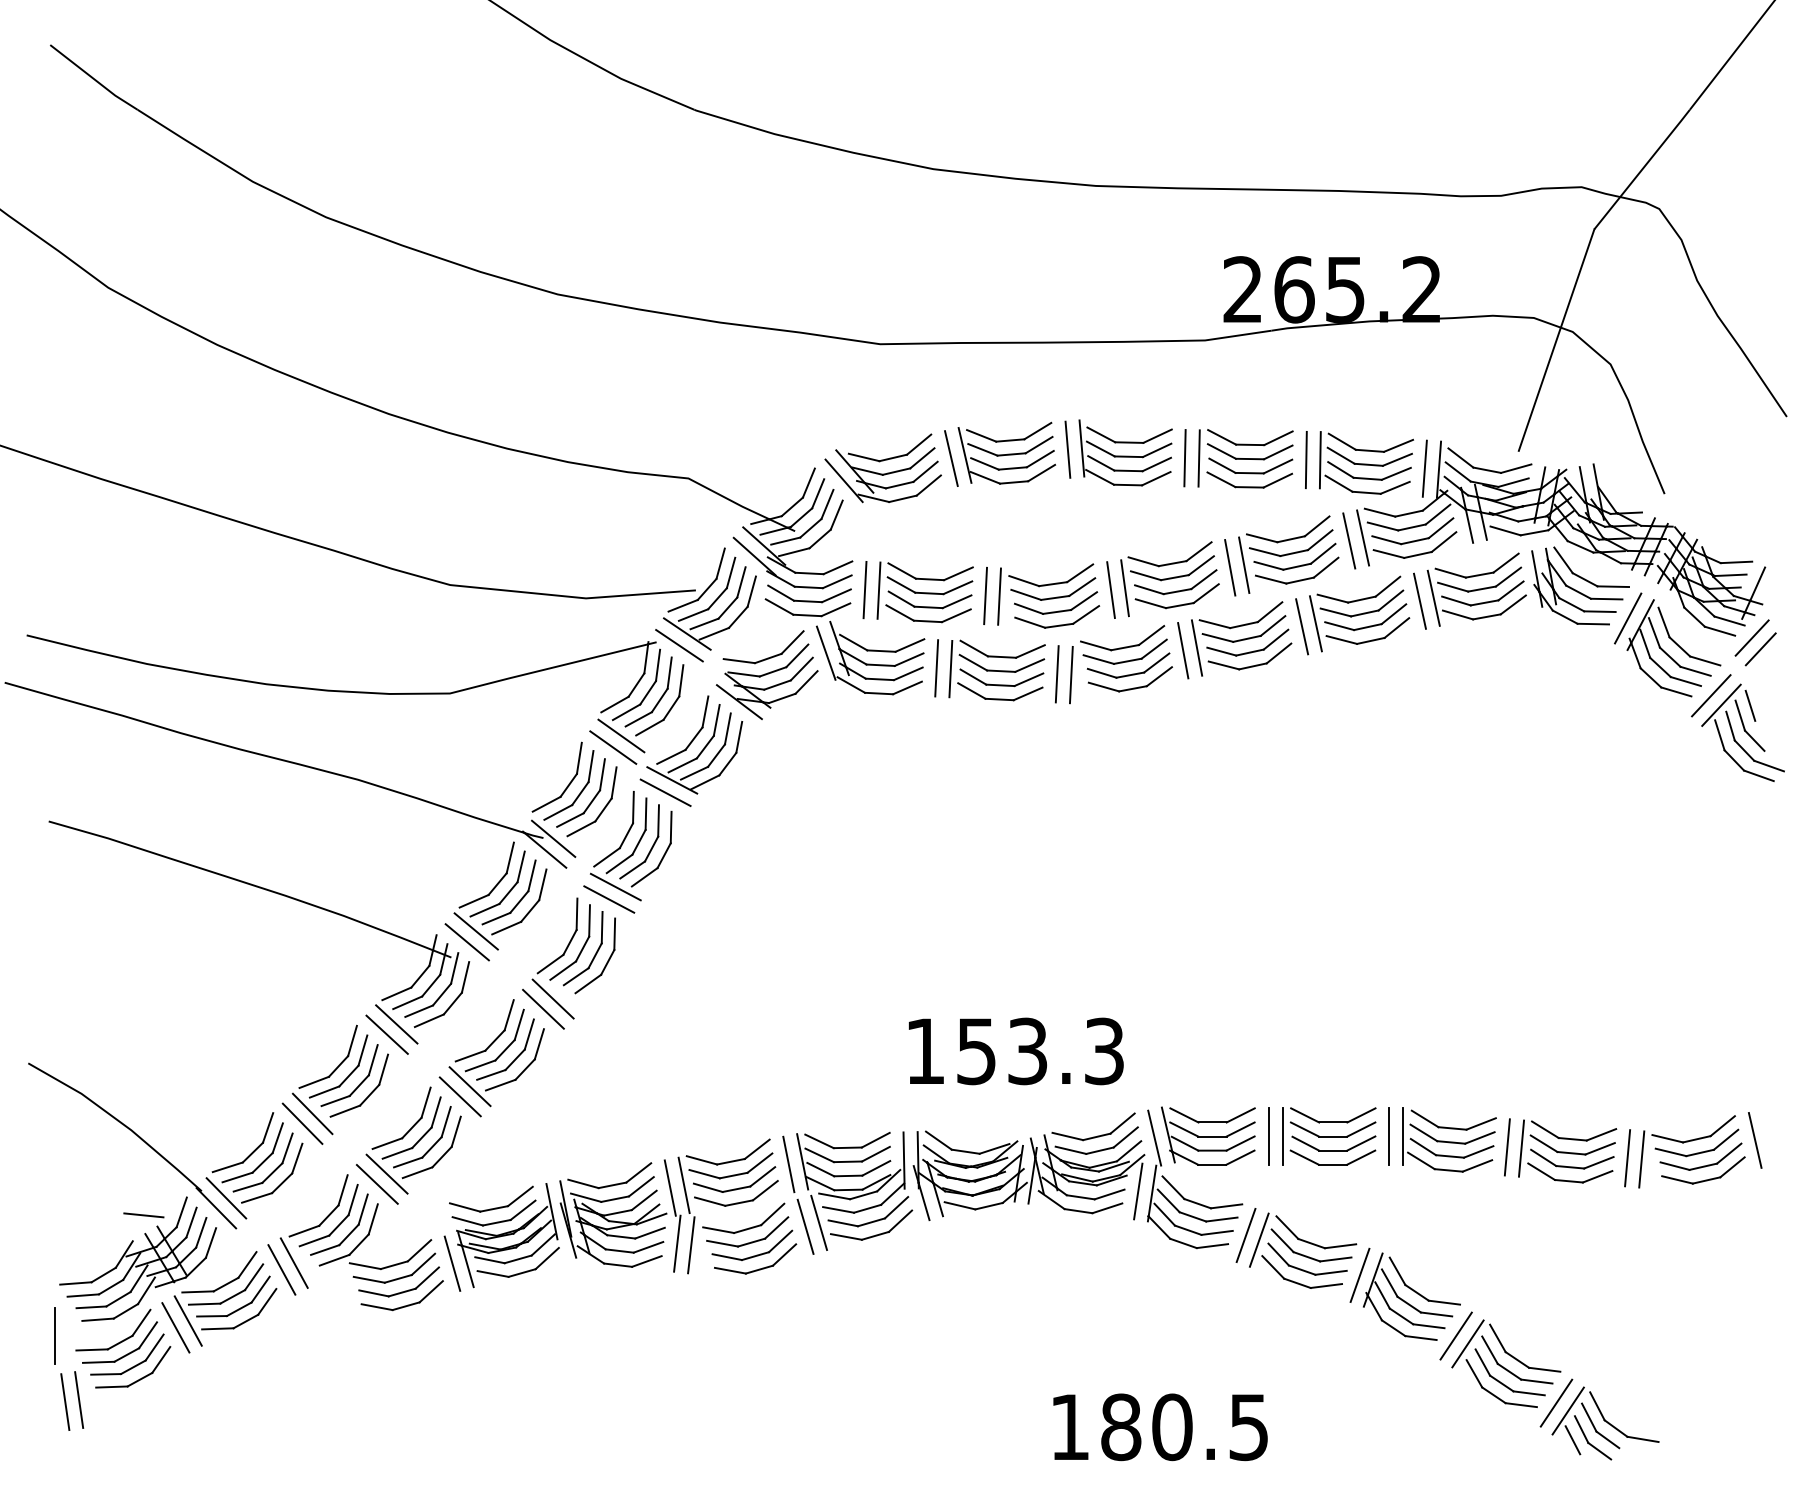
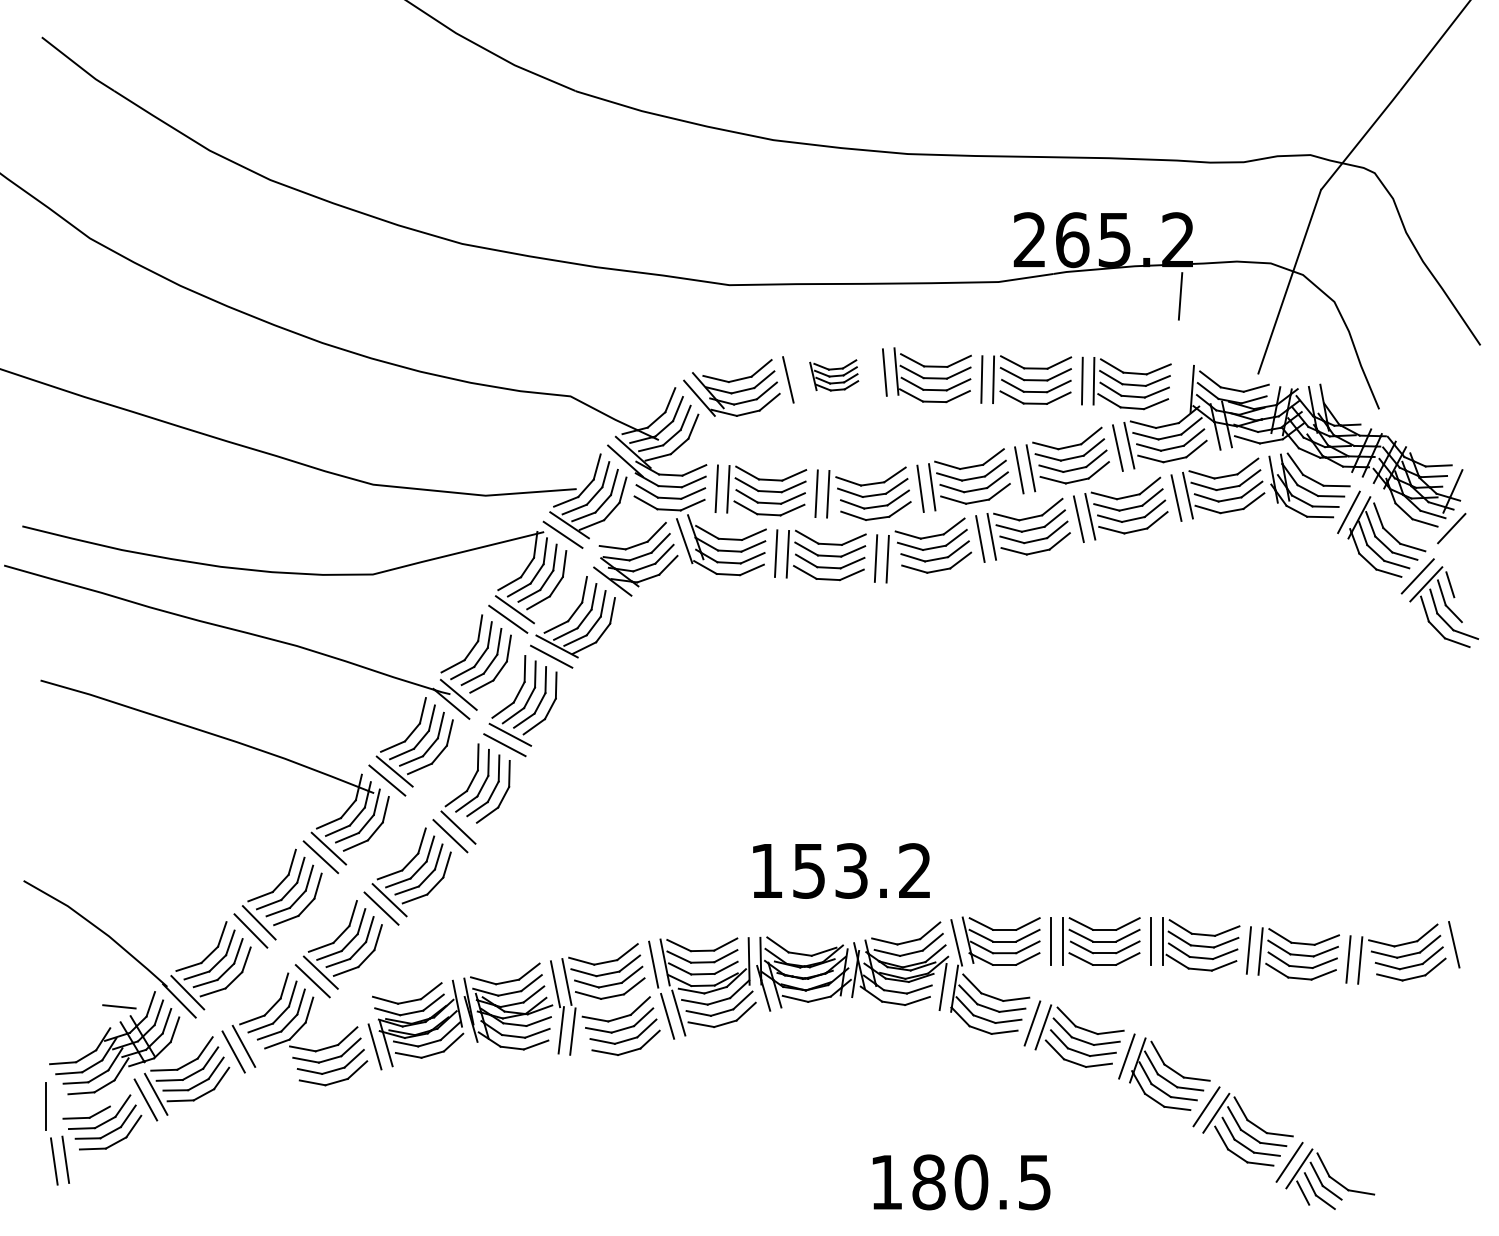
part: (1006, 452) -> (833, 374), size x0.6
line: (1424, 468) -> (1180, 296), moved
line: (1760, 649) -> (1458, 538), removed
text: (1104, 1051) -> (915, 871), 153.3 -> 153.2
line: (141, 1322) -> (117, 1095), removed

